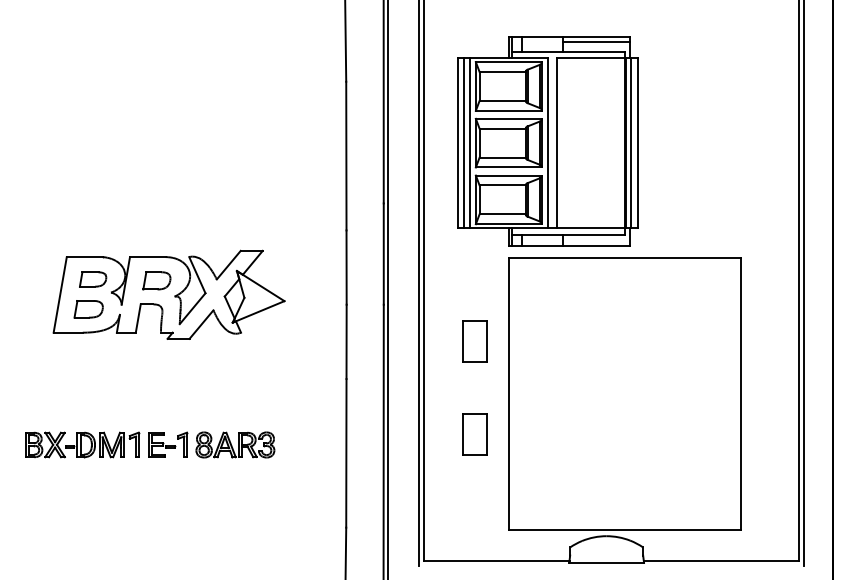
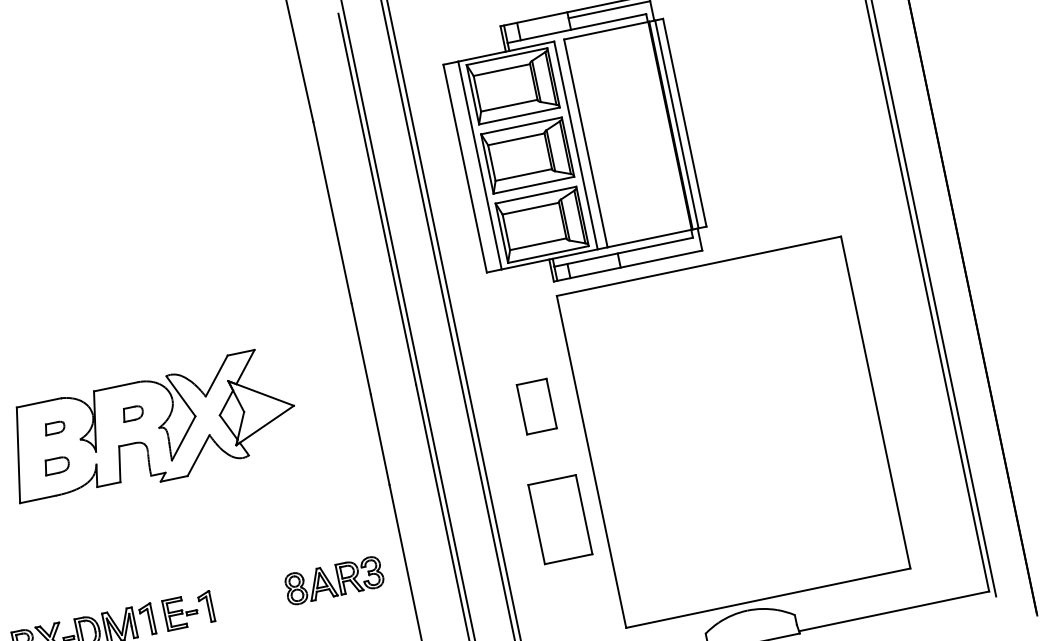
line: (464, 143) -> (473, 167), removed
part: (93, 279) -> (55, 428), size x0.6
part: (156, 280) -> (132, 413), size x0.6
part: (88, 309) -> (56, 465), size x0.7
part: (474, 434) -> (560, 520), size x1.6
part: (235, 444) -> (334, 580), moved

